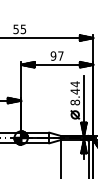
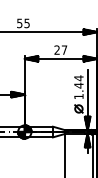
text: (53, 55) -> (57, 49), 97 -> 27
text: (75, 102) -> (79, 96), 8.44 -> 1.44

